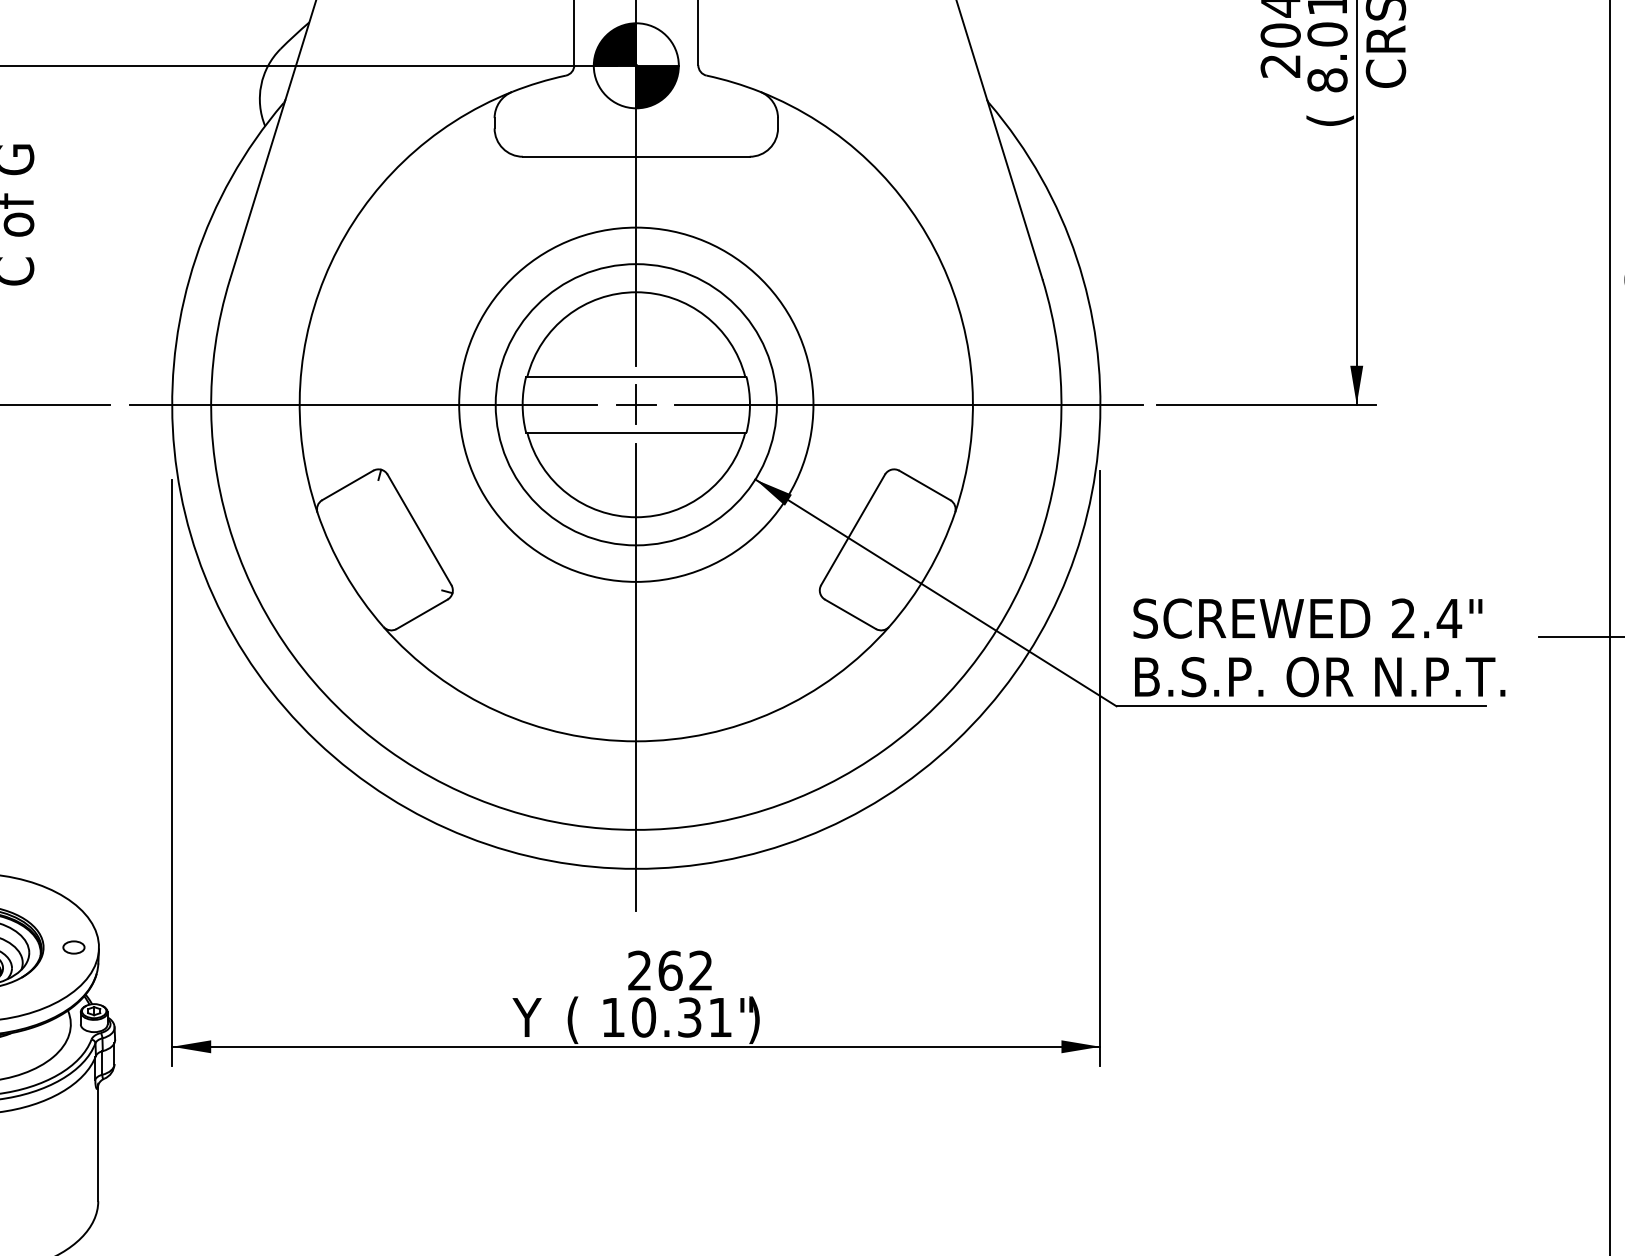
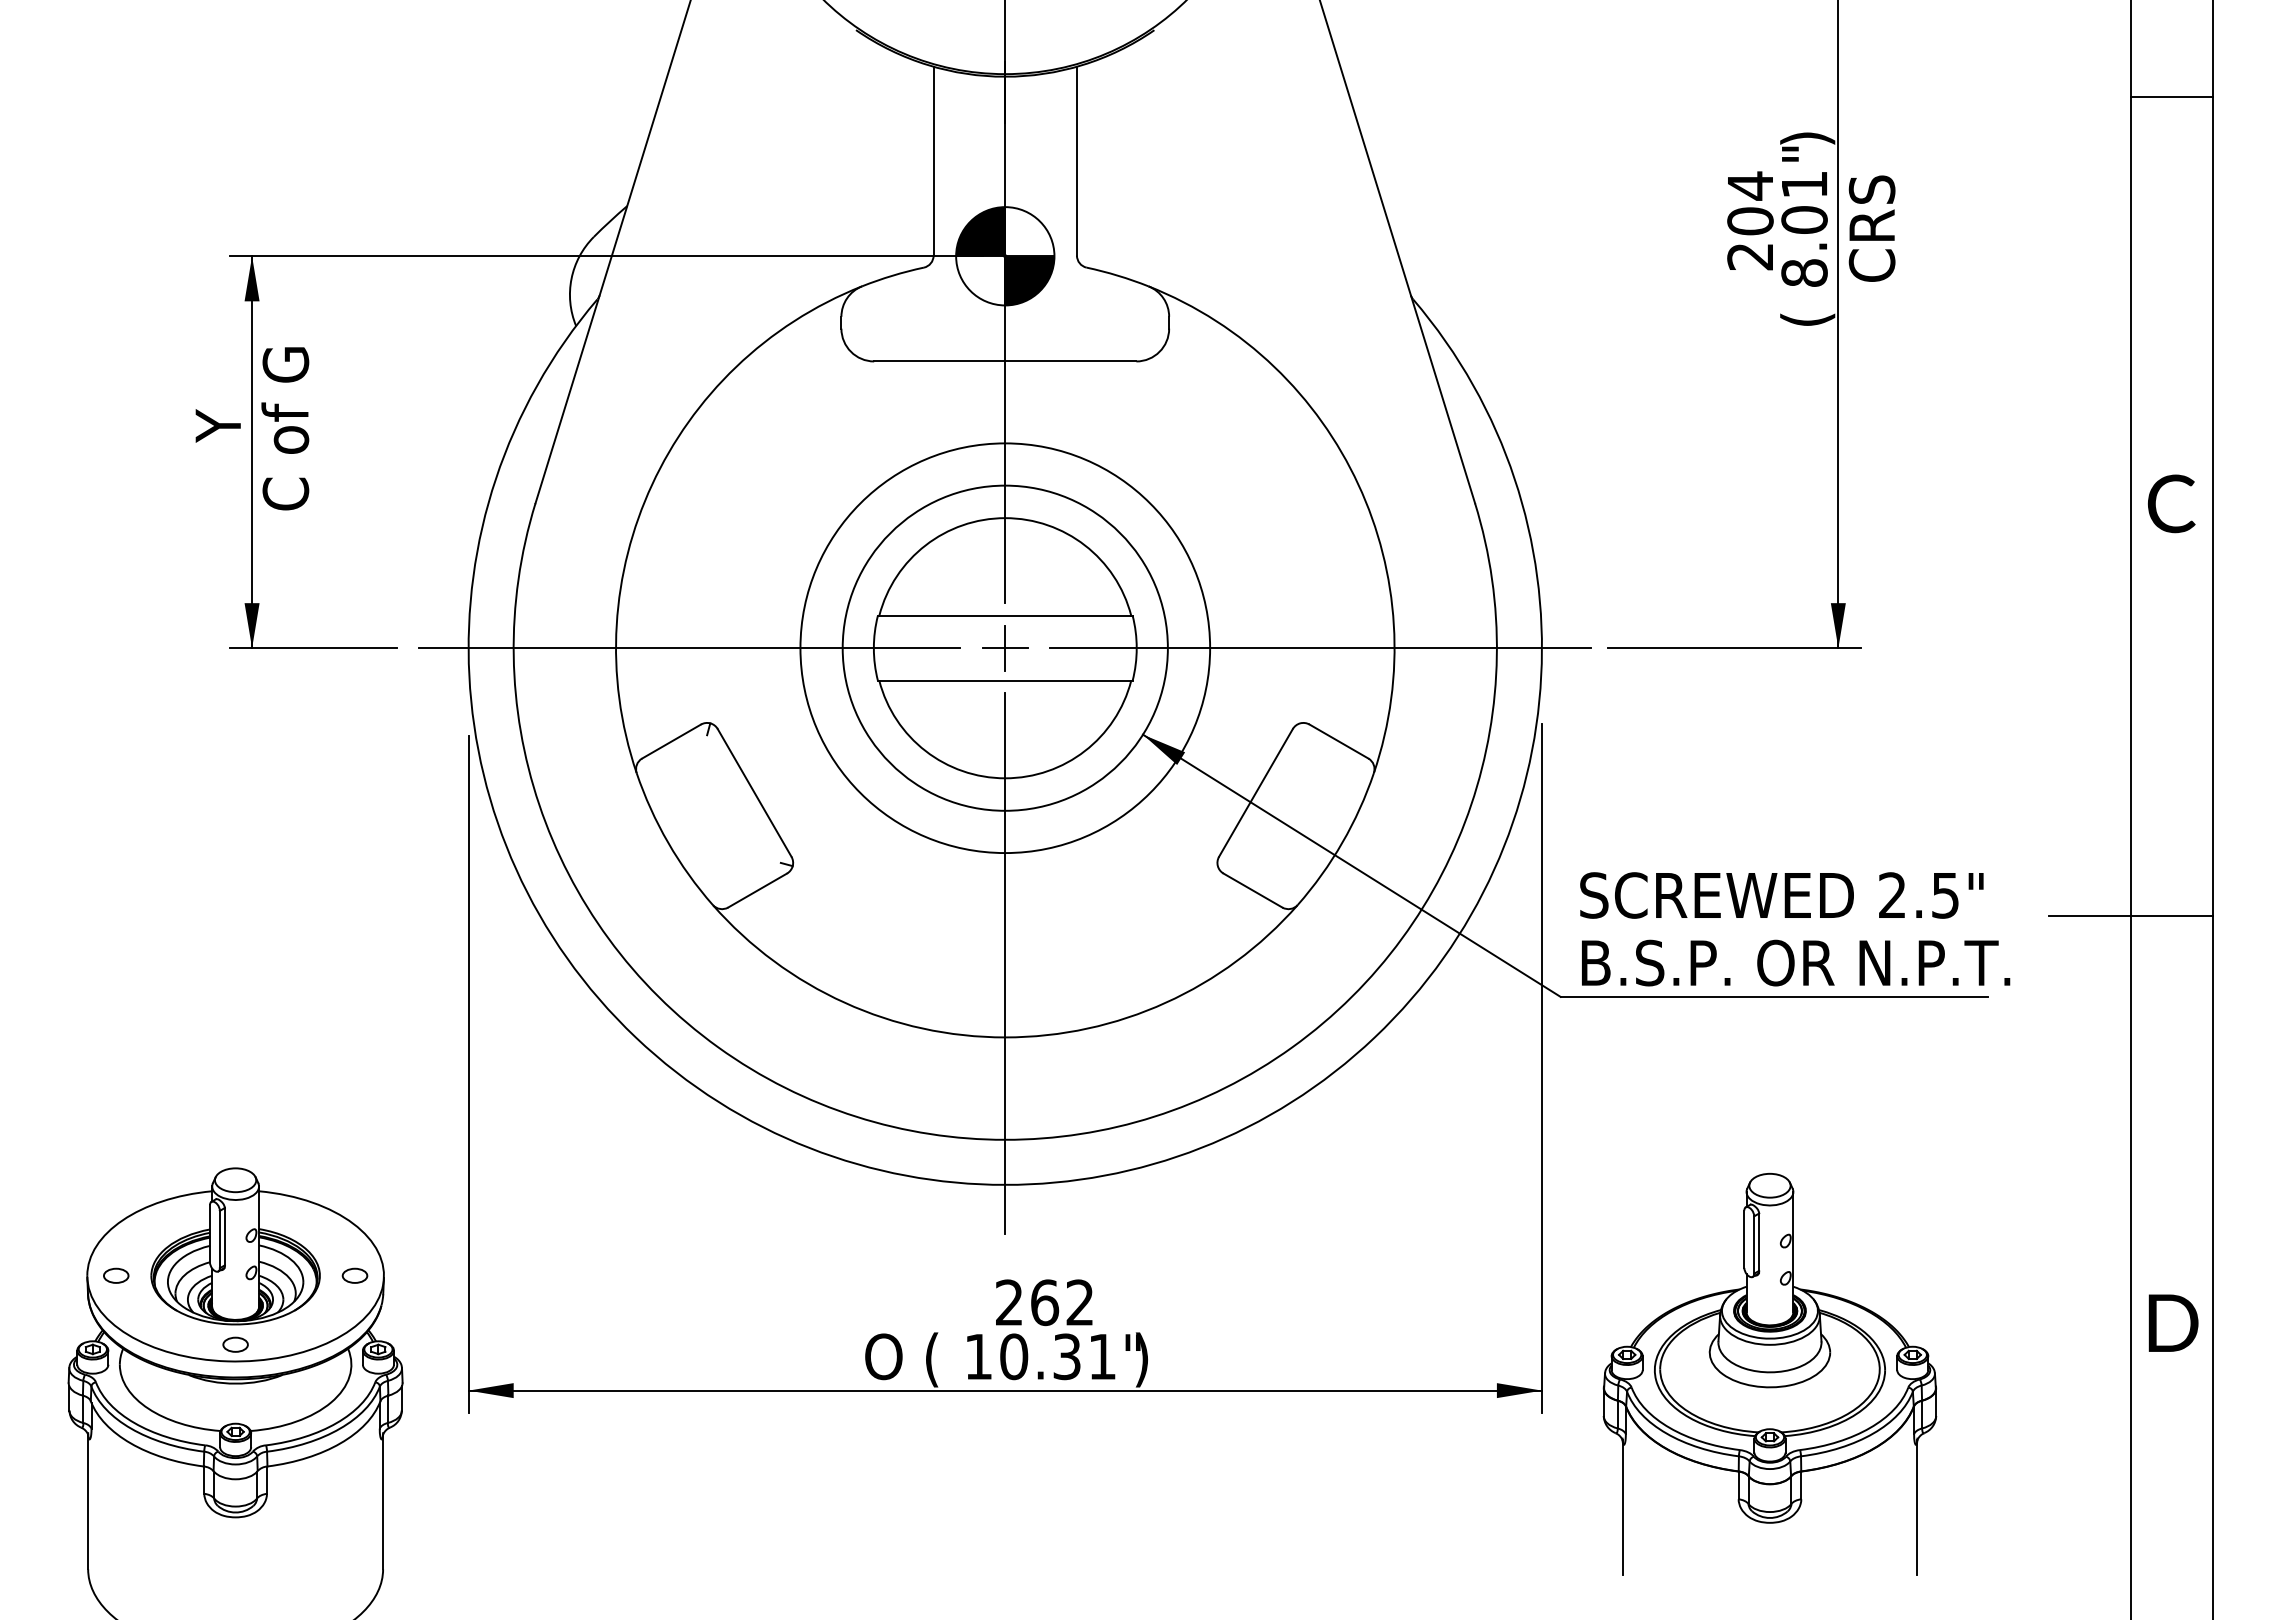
text: (1449, 618) -> (1945, 895), 2.4" -> 2.5"
text: (530, 1017) -> (882, 1356), Y -> O
part: (1297, 1031) -> (1769, 1373), added

